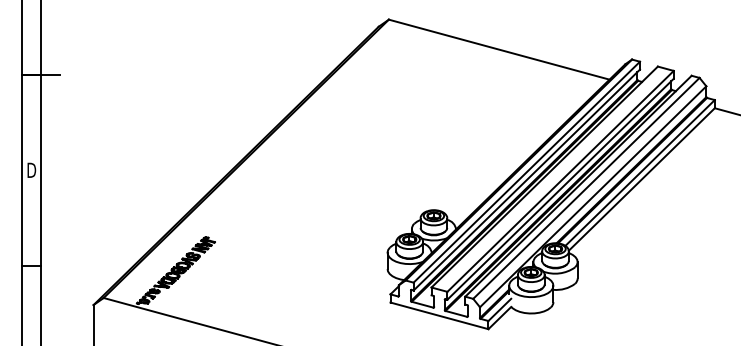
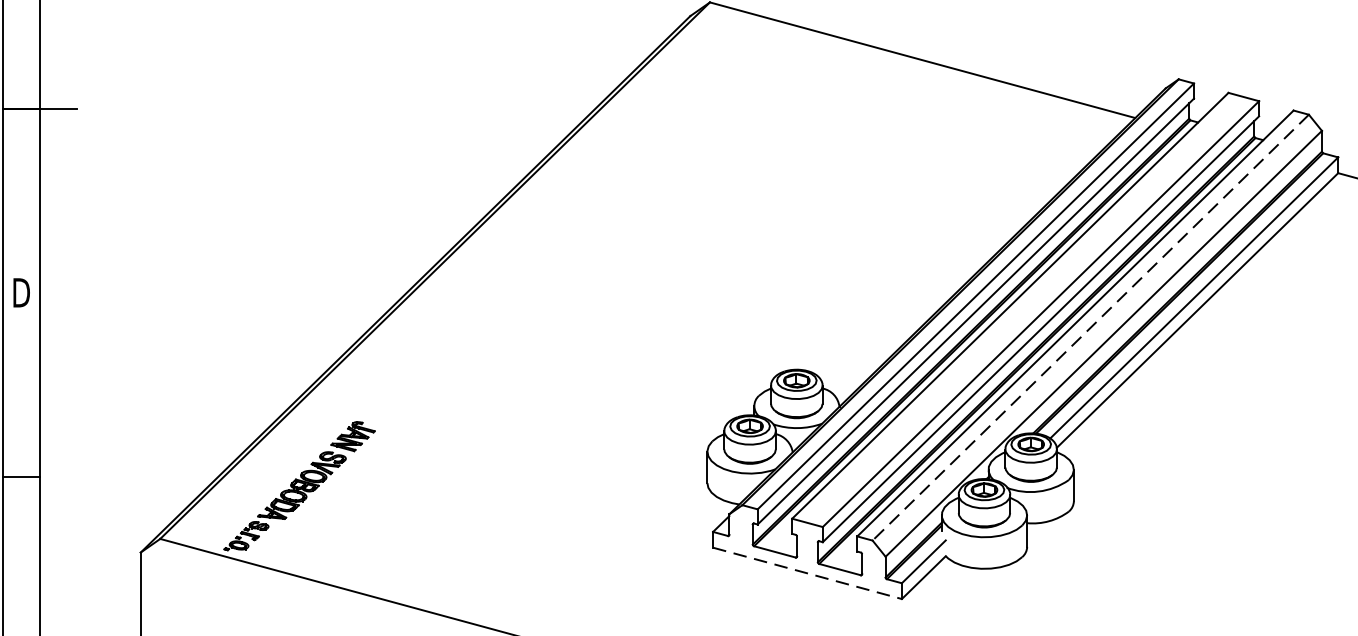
line: (586, 188) -> (1090, 327), solid -> dashed
line: (439, 315) -> (807, 572), solid -> dashed

